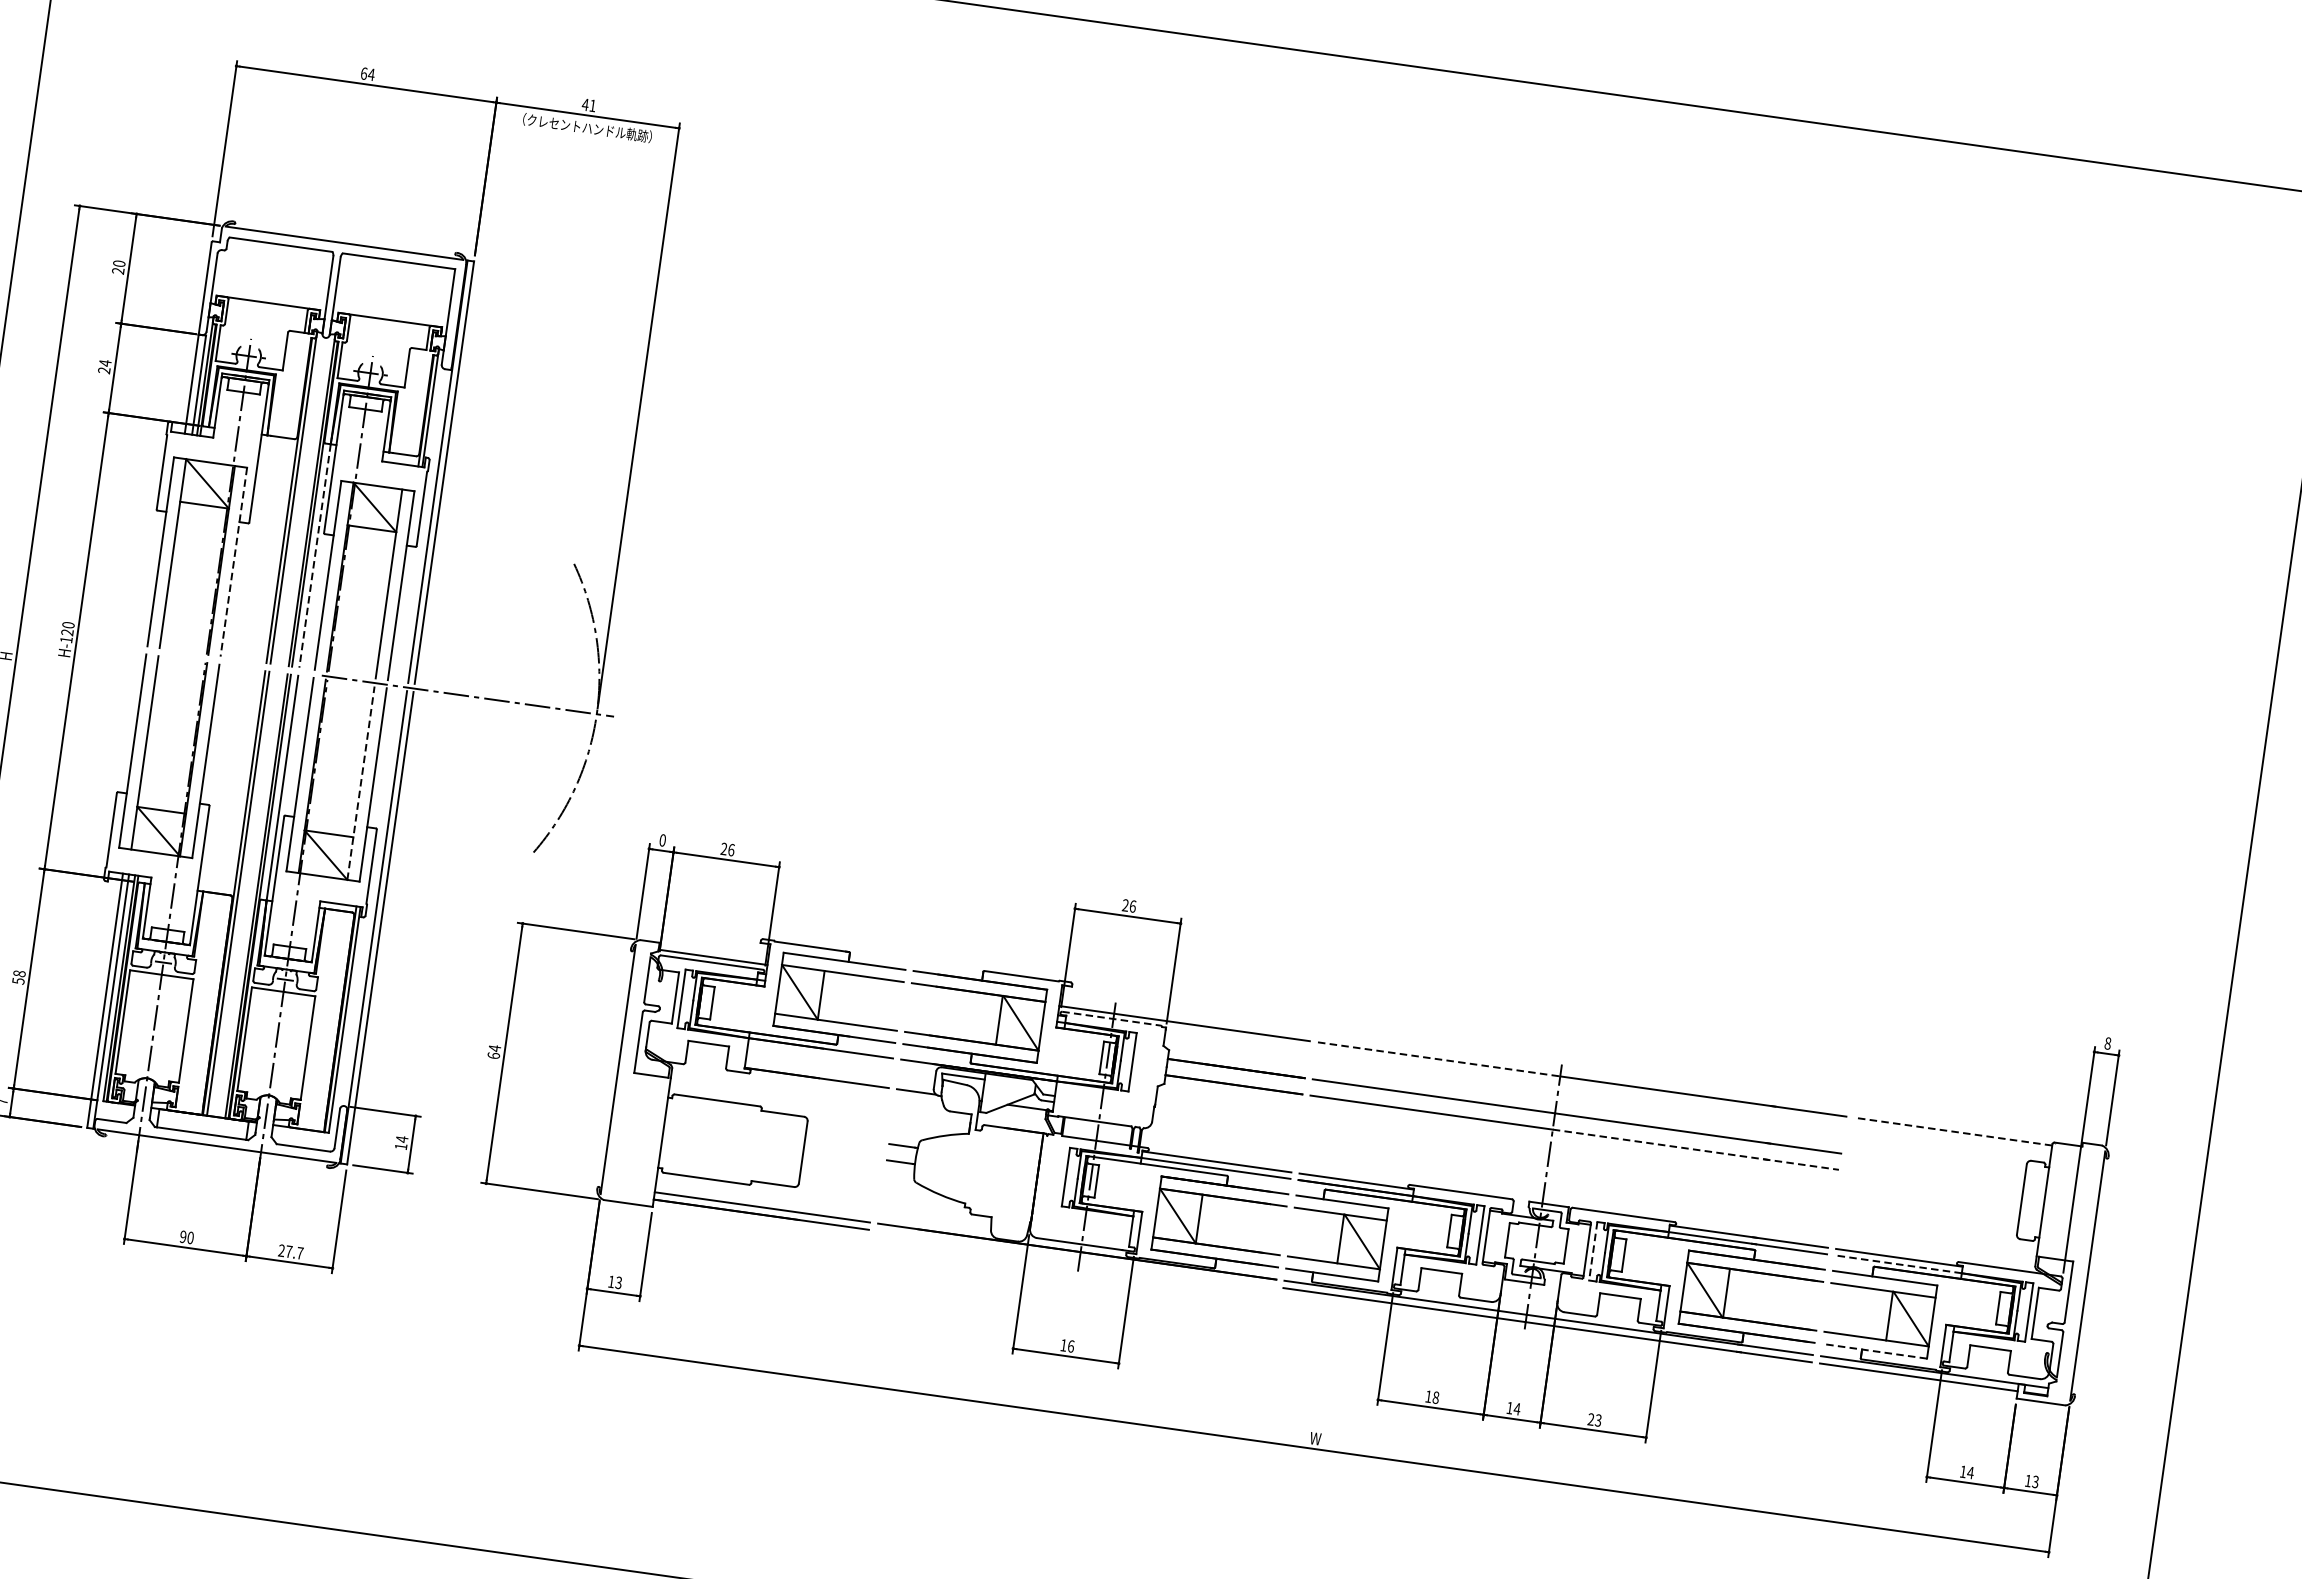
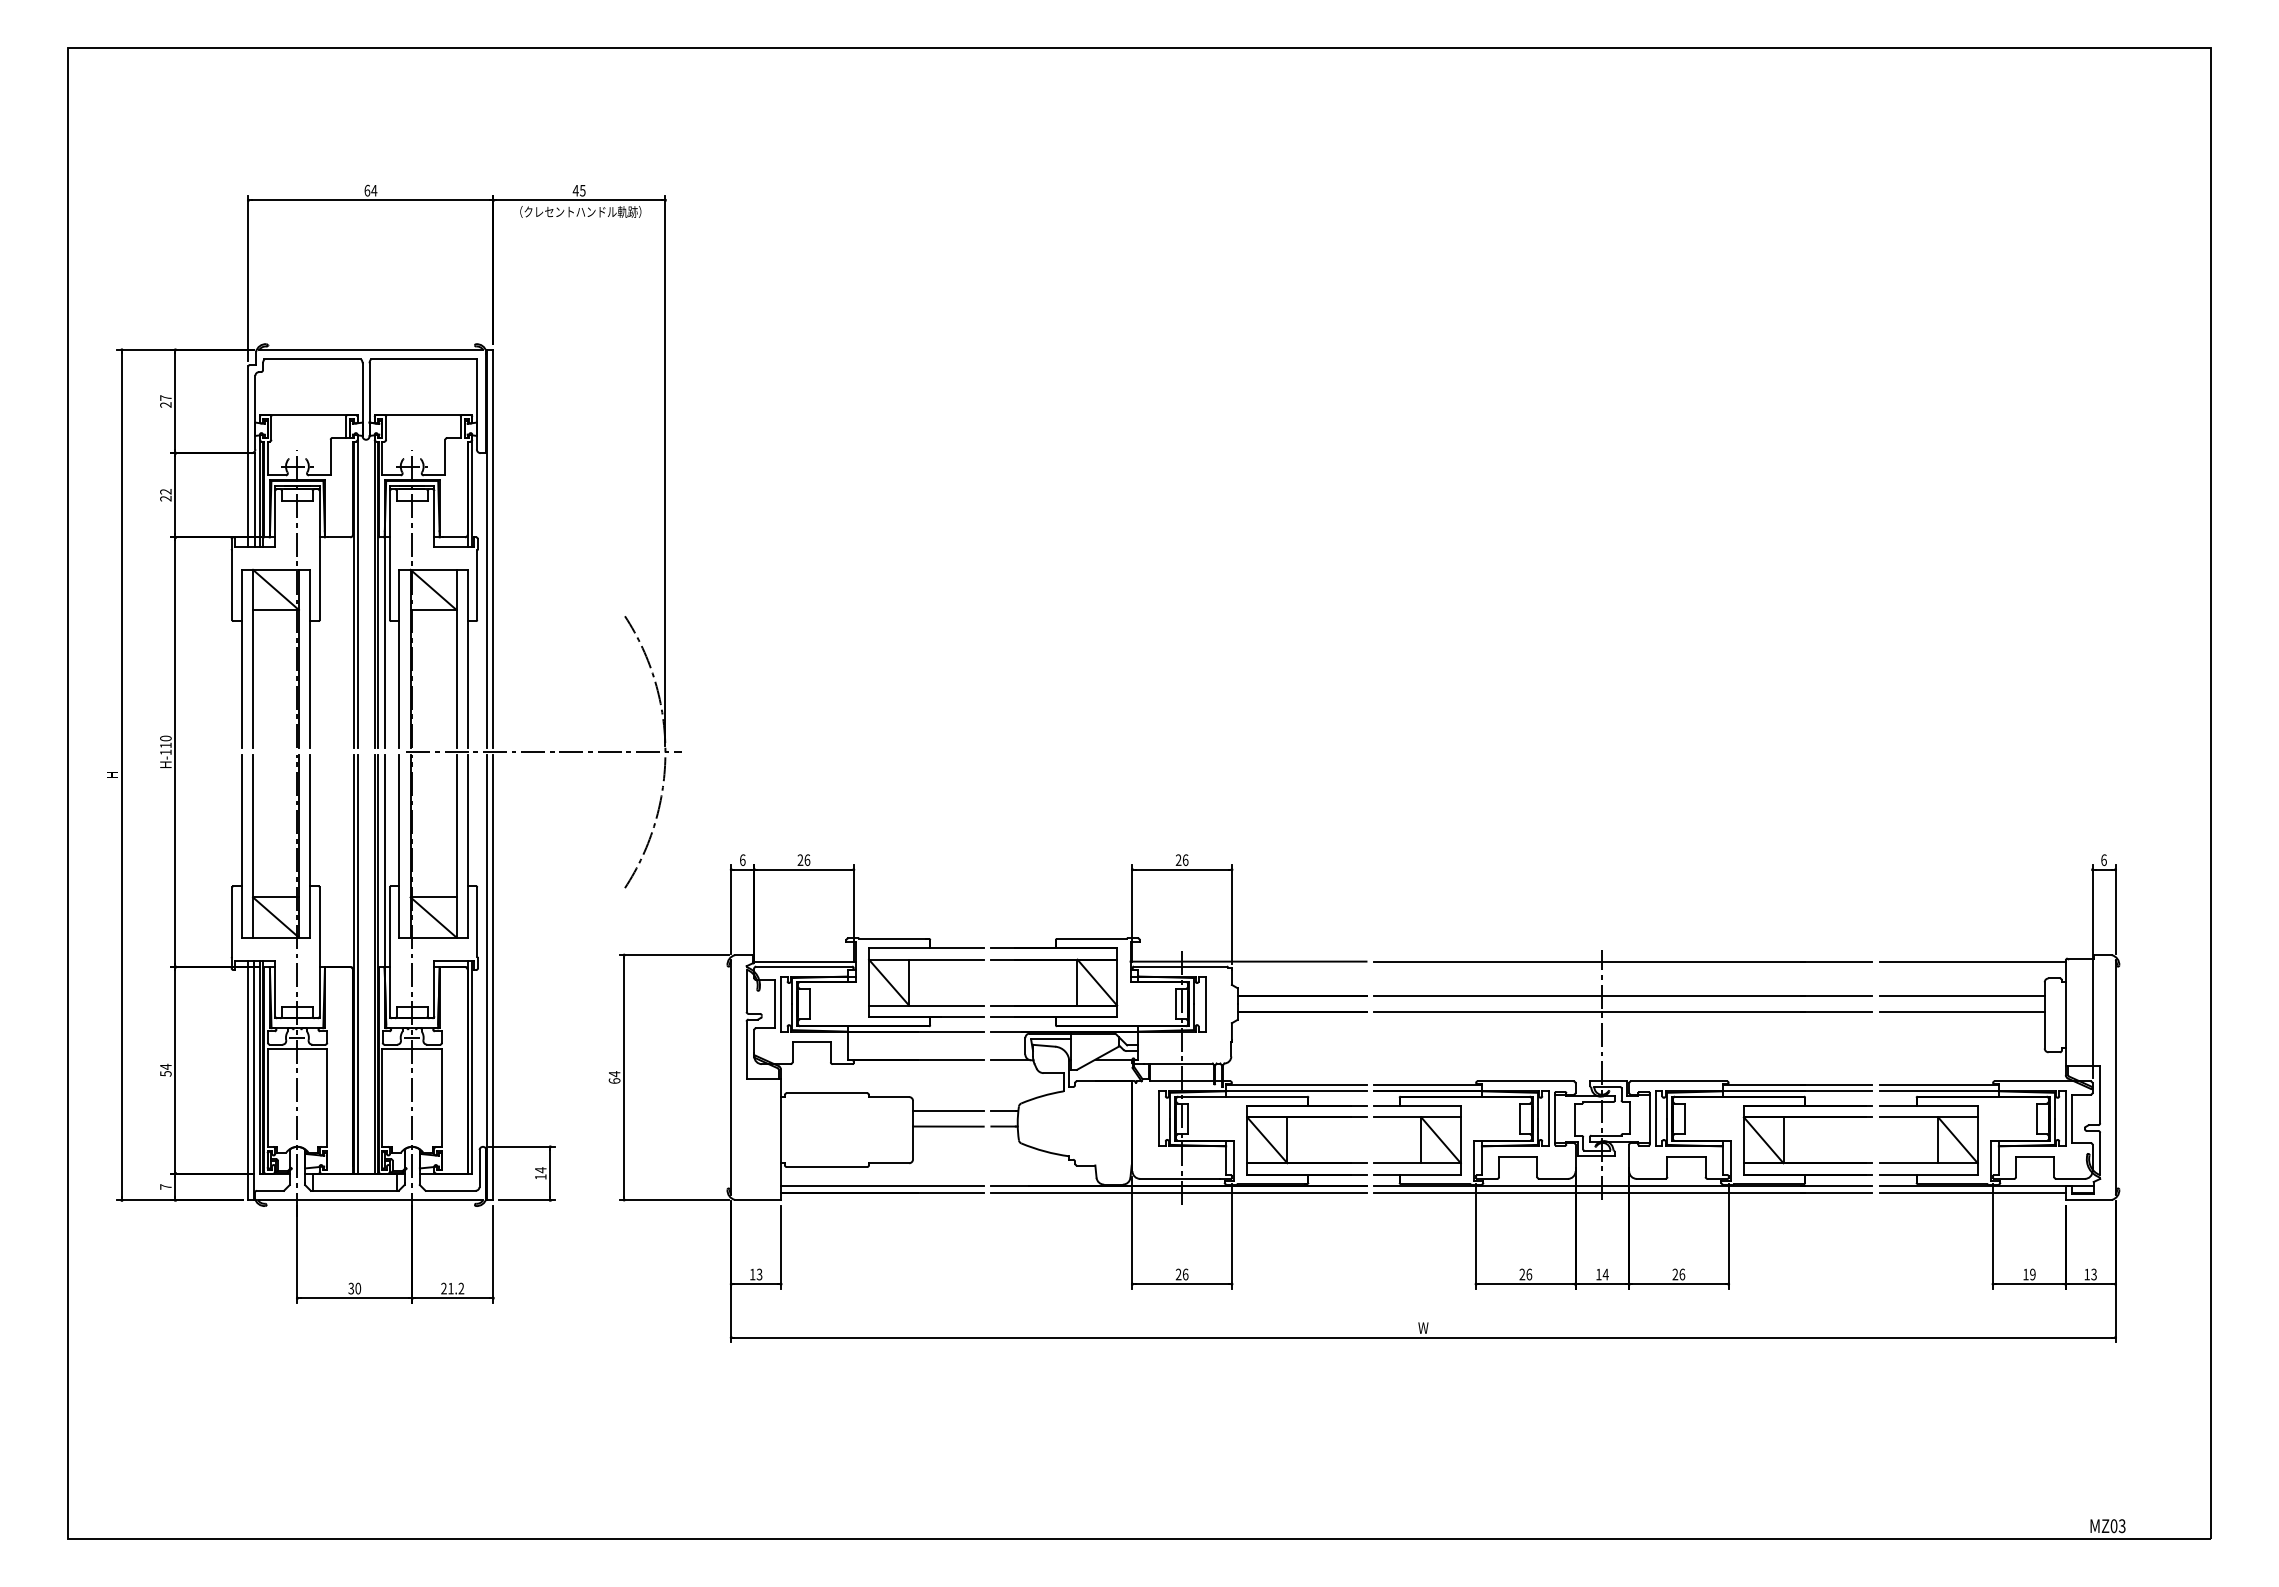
text: (592, 105) -> (582, 190), 41 -> 45
text: (118, 263) -> (165, 397), 20 -> 27
text: (104, 362) -> (165, 491), 24 -> 22
line: (314, 556) -> (384, 643), dashed -> solid
line: (233, 561) -> (310, 658), dashed -> solid
text: (67, 632) -> (165, 745), H-120 -> H-110
line: (360, 783) -> (456, 846), dashed -> solid
text: (662, 839) -> (742, 859), 0 -> 6
text: (19, 973) -> (165, 1066), 58 -> 54
line: (1111, 1018) -> (1180, 966), dashed -> solid
text: (2107, 1042) -> (2103, 859), 8 -> 6
line: (1439, 1059) -> (1488, 961), dashed -> solid
line: (1953, 1131) -> (1972, 961), dashed -> solid
line: (843, 1137) -> (948, 1111), added
line: (1696, 1149) -> (1737, 1011), dashed -> solid
line: (841, 1153) -> (948, 1126), added
line: (1936, 1167) -> (1961, 996), added
line: (1934, 1182) -> (1961, 1011), added
text: (183, 1236) -> (351, 1288), 90 -> 30
line: (1593, 1250) -> (1655, 1118), dashed -> solid
text: (294, 1252) -> (456, 1288), 27.7 -> 21.2
line: (1075, 1259) -> (1178, 1193), added
line: (1898, 1264) -> (1939, 1091), dashed -> solid
text: (1063, 1345) -> (1178, 1274), 16 -> 26
line: (1874, 1351) -> (1928, 1174), dashed -> solid
text: (1431, 1397) -> (1525, 1274), 18 -> 26
text: (1598, 1420) -> (1682, 1274), 23 -> 26
text: (1970, 1472) -> (2032, 1274), 14 -> 19

